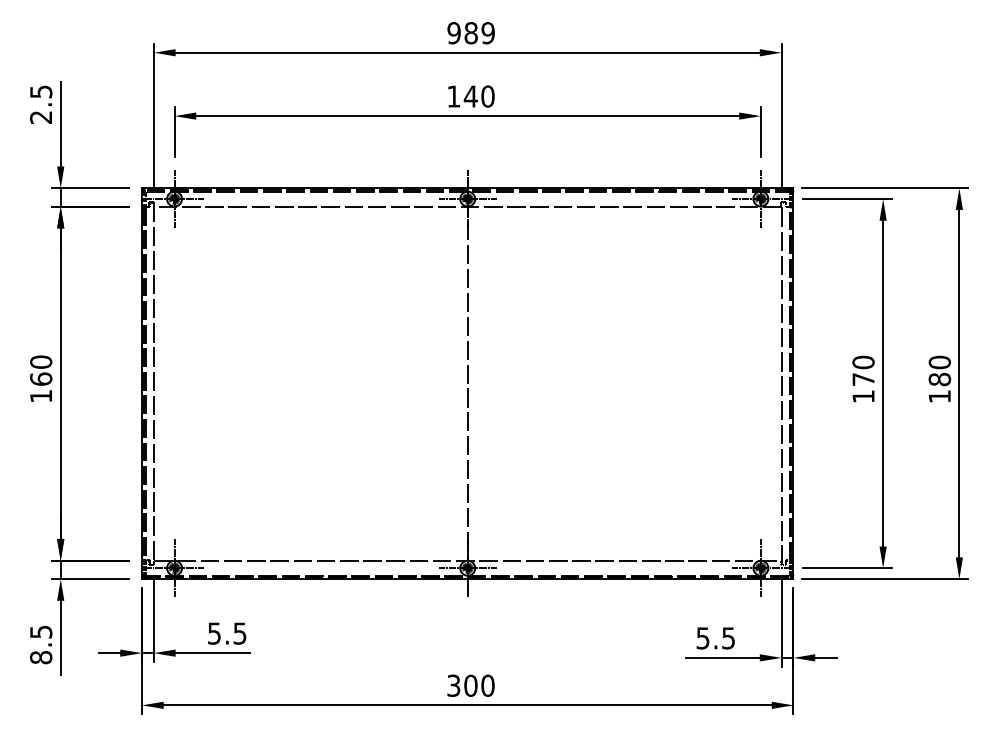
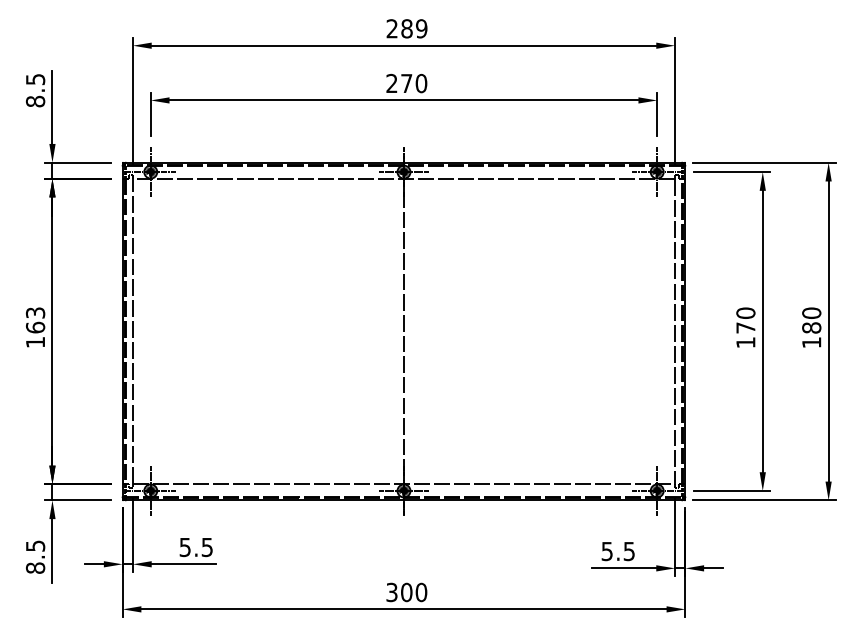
text: (453, 33) -> (391, 29), 989 -> 289
text: (462, 96) -> (399, 83), 140 -> 270
text: (41, 117) -> (35, 101), 2.5 -> 8.5
text: (41, 361) -> (35, 312), 160 -> 163

